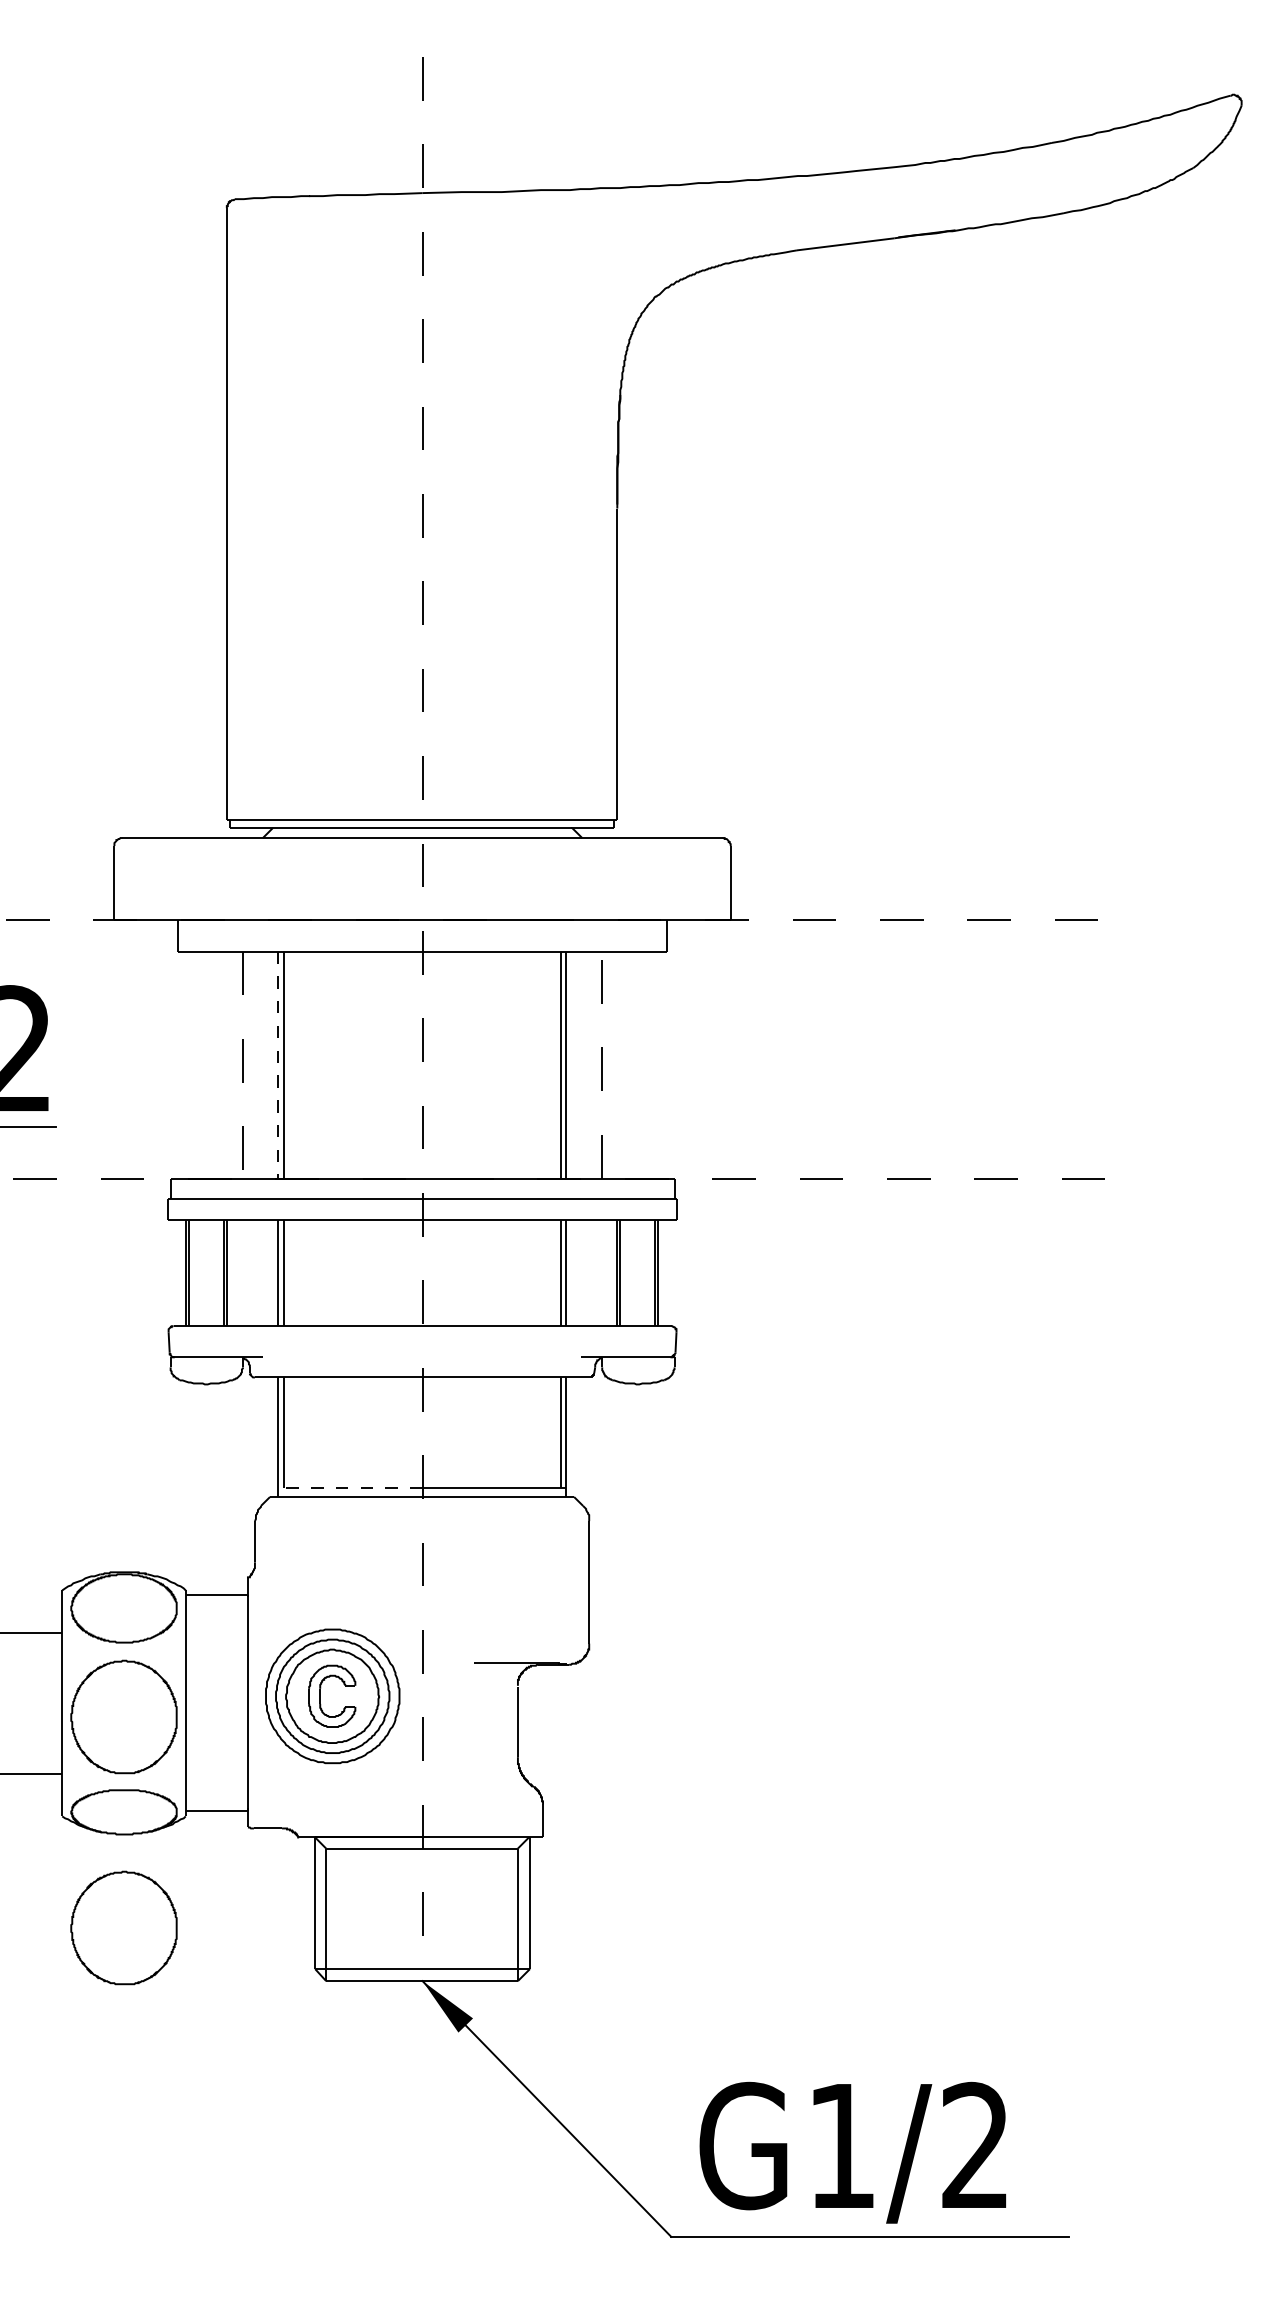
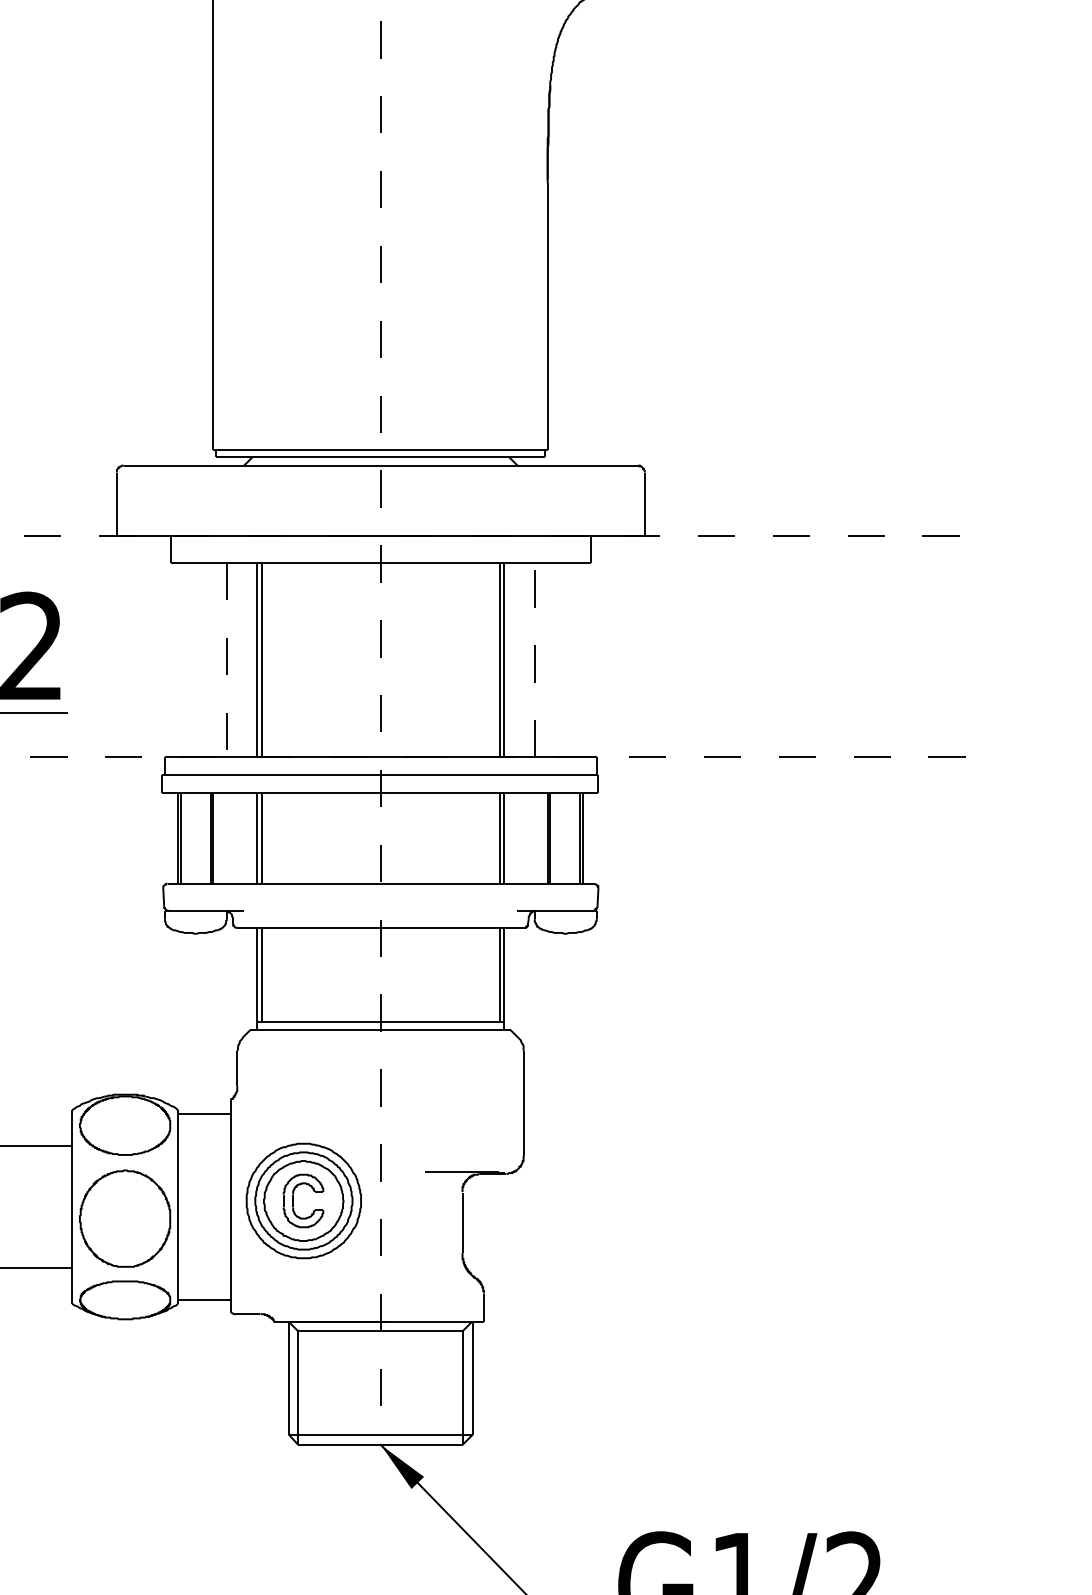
line: (278, 1065) -> (257, 660), dashed -> solid
line: (349, 1487) -> (318, 1022), dashed -> solid
part: (123, 1927) -> (124, 1399), removed

